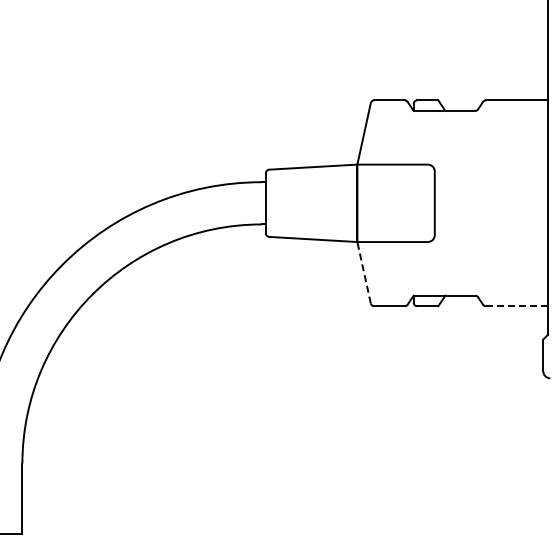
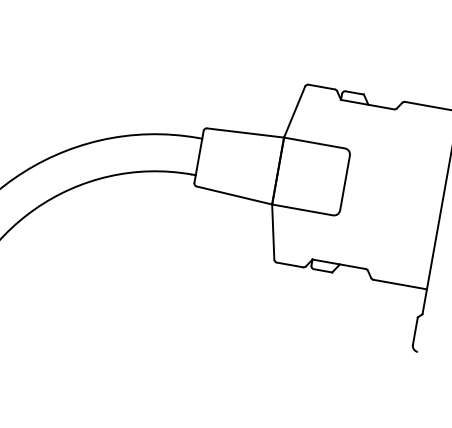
line: (363, 272) -> (272, 231), dashed -> solid
line: (516, 306) -> (399, 284), dashed -> solid

